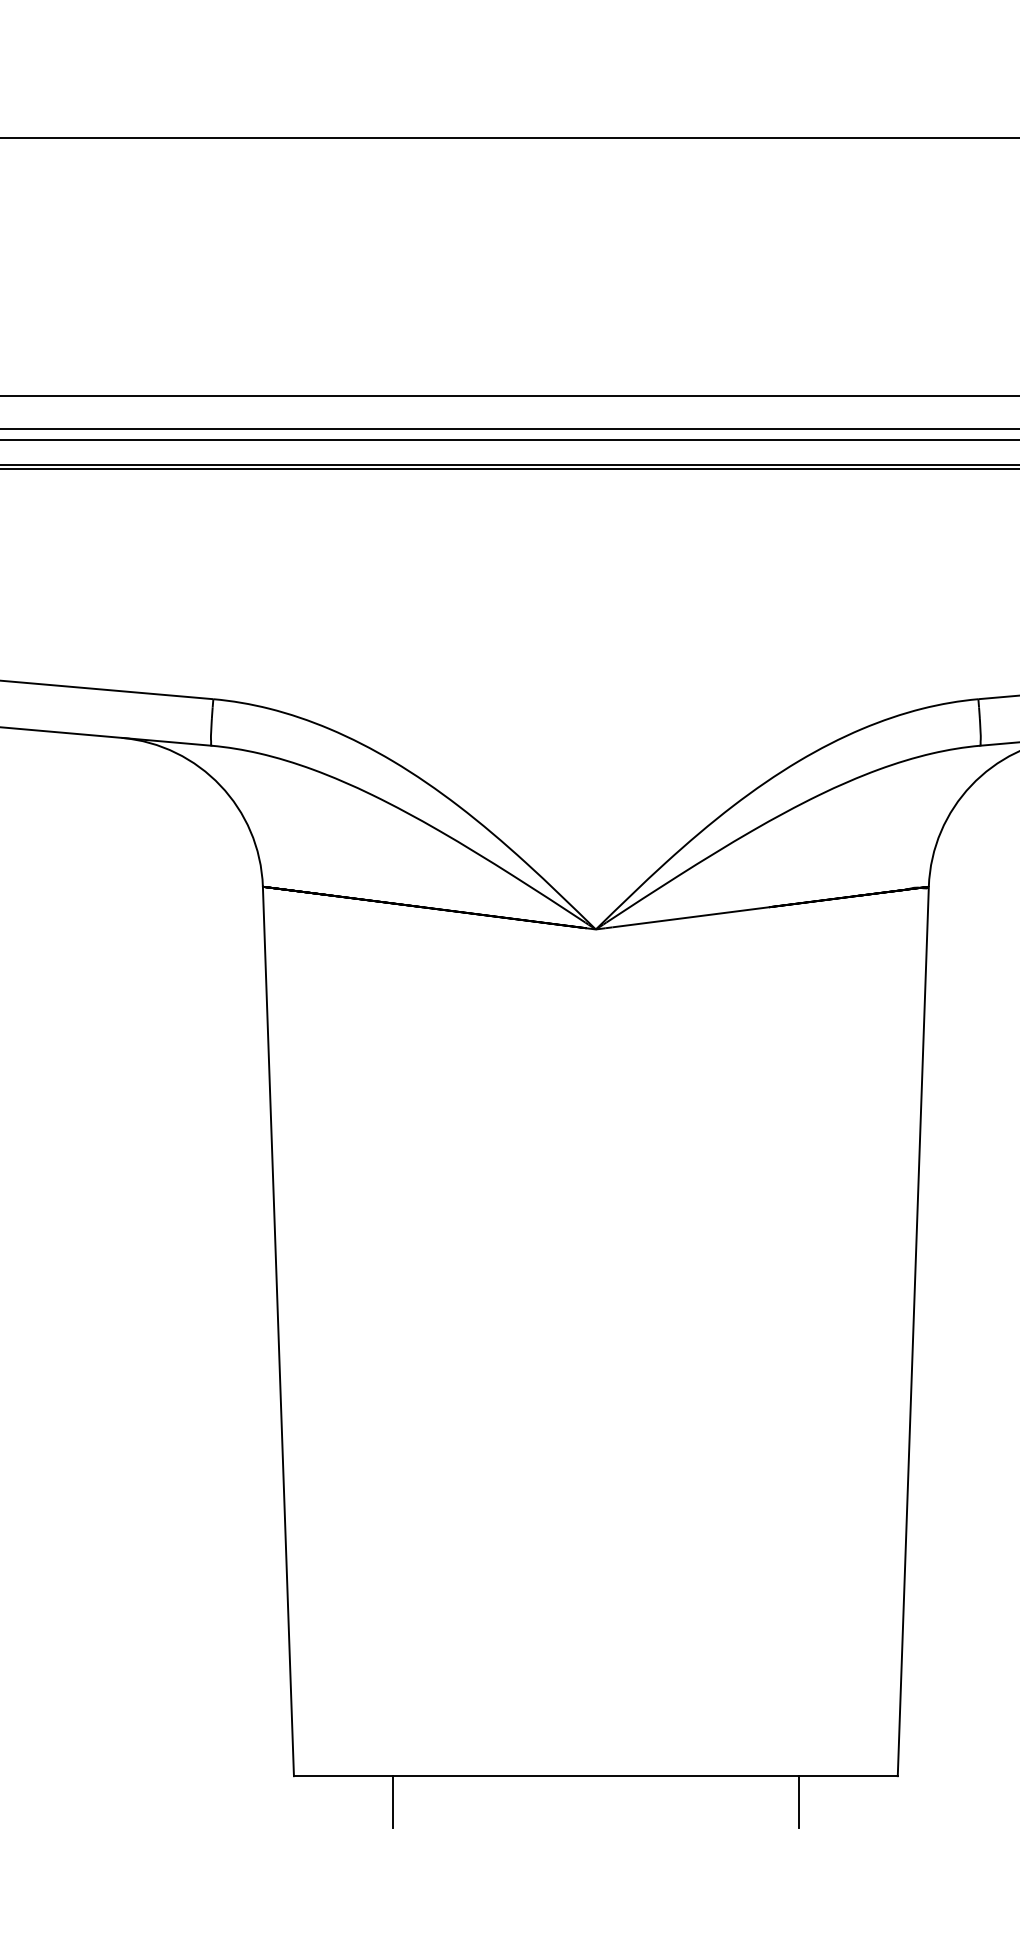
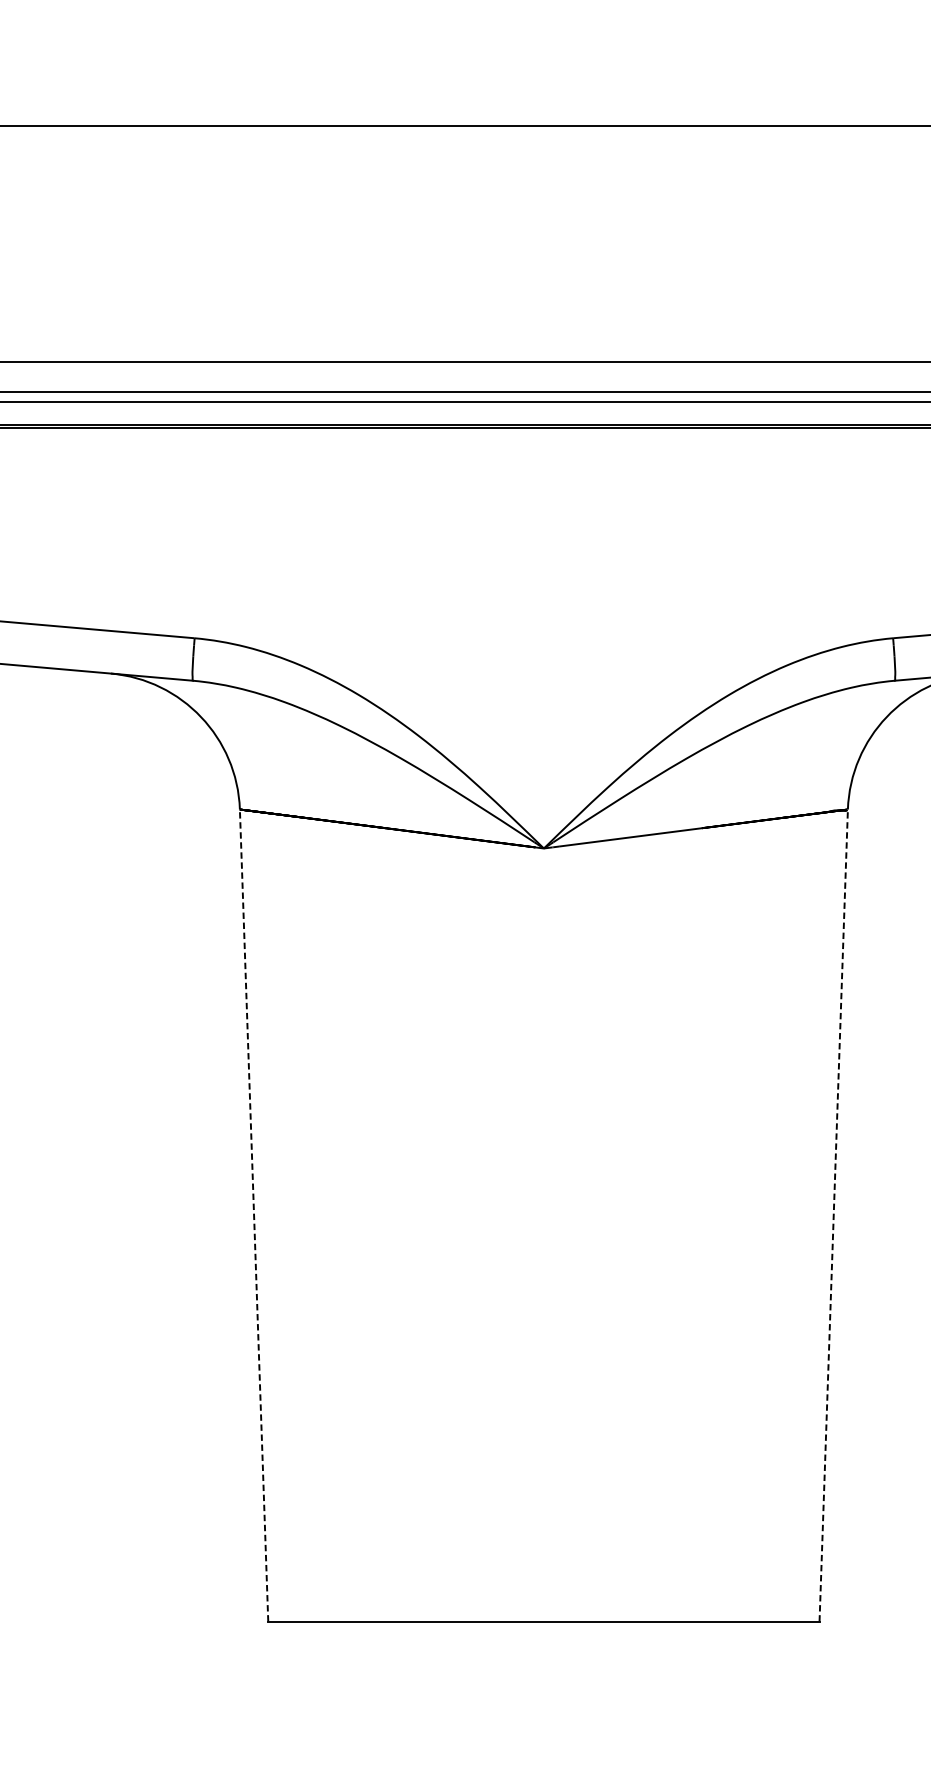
line: (278, 1331) -> (254, 1215), solid -> dashed
line: (913, 1331) -> (833, 1215), solid -> dashed
line: (392, 1802) -> (358, 1645), removed
line: (799, 1802) -> (729, 1645), removed

